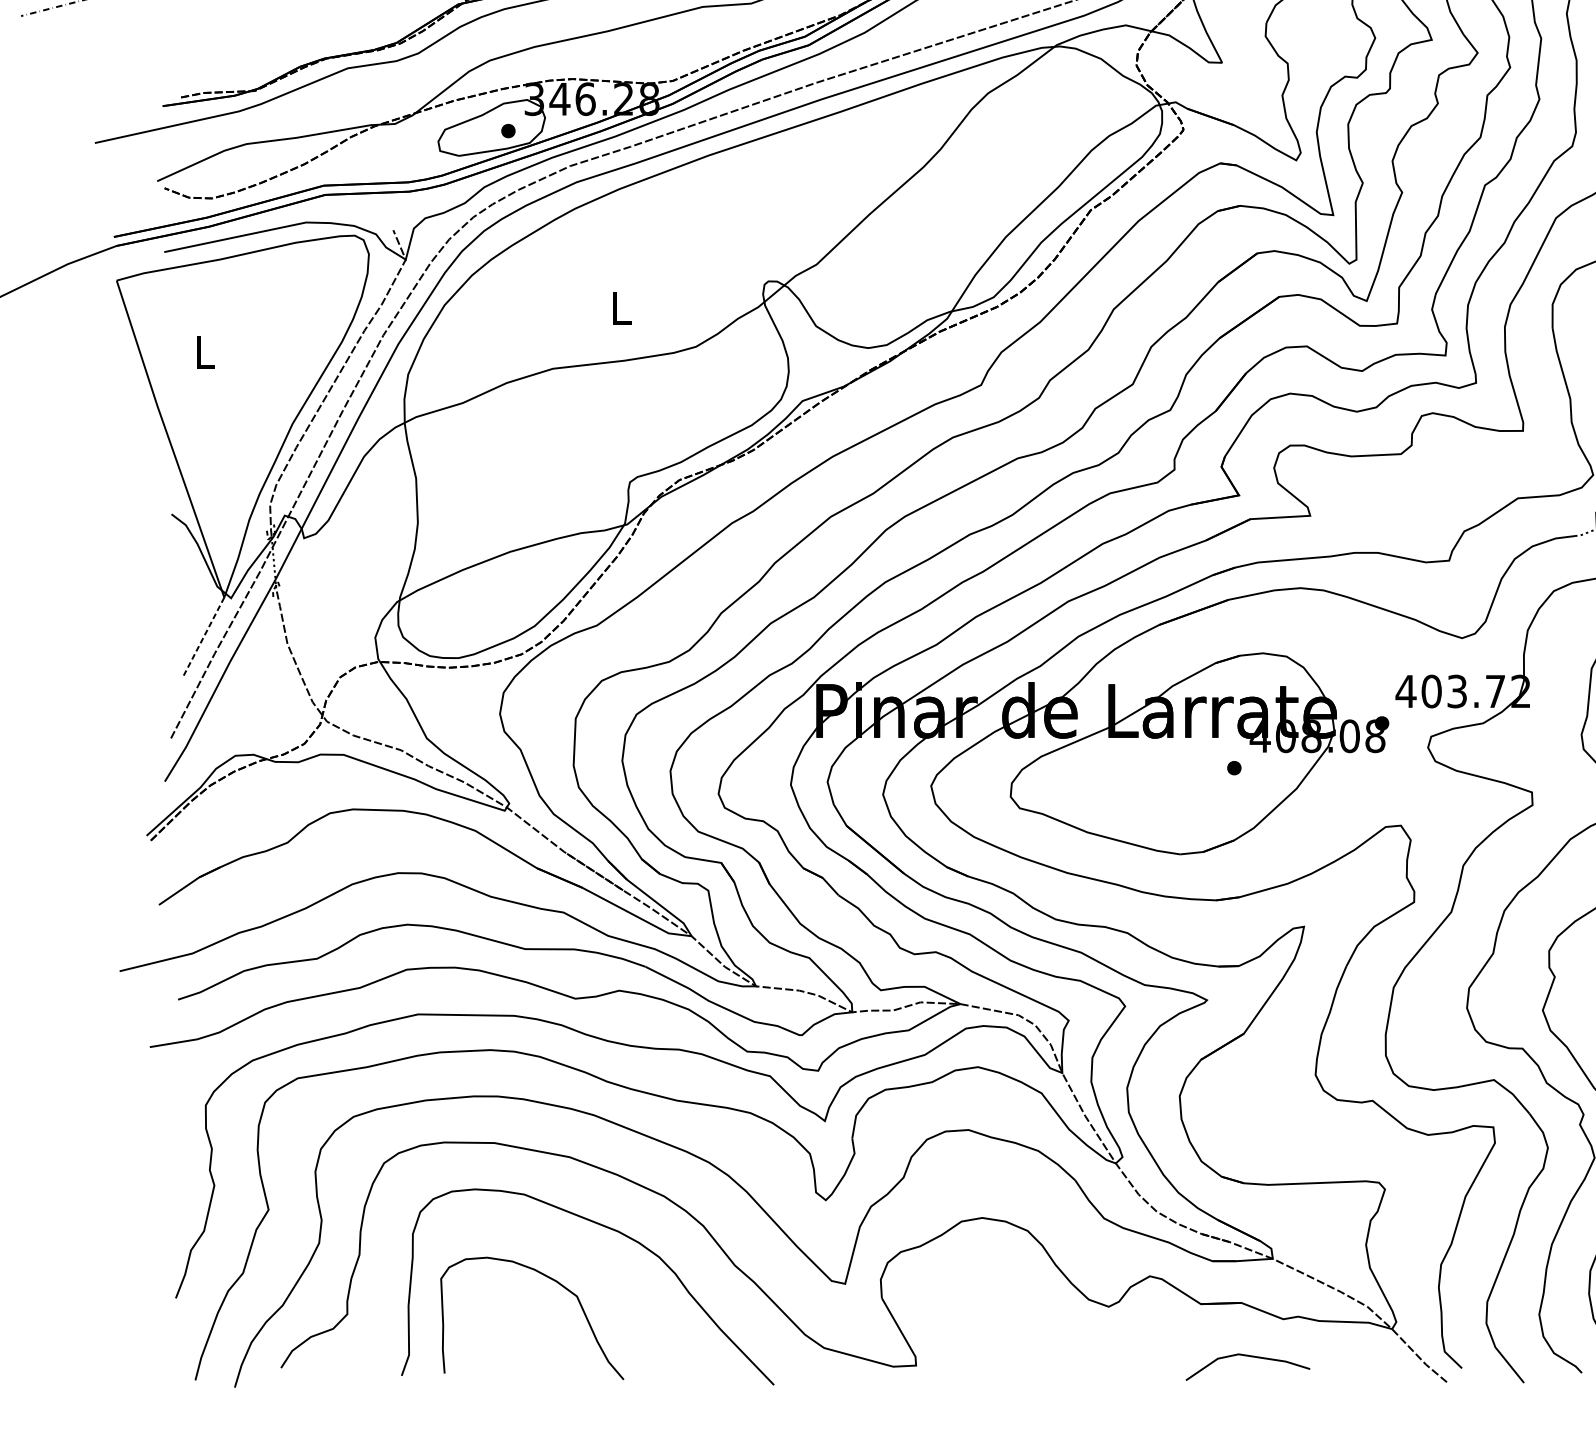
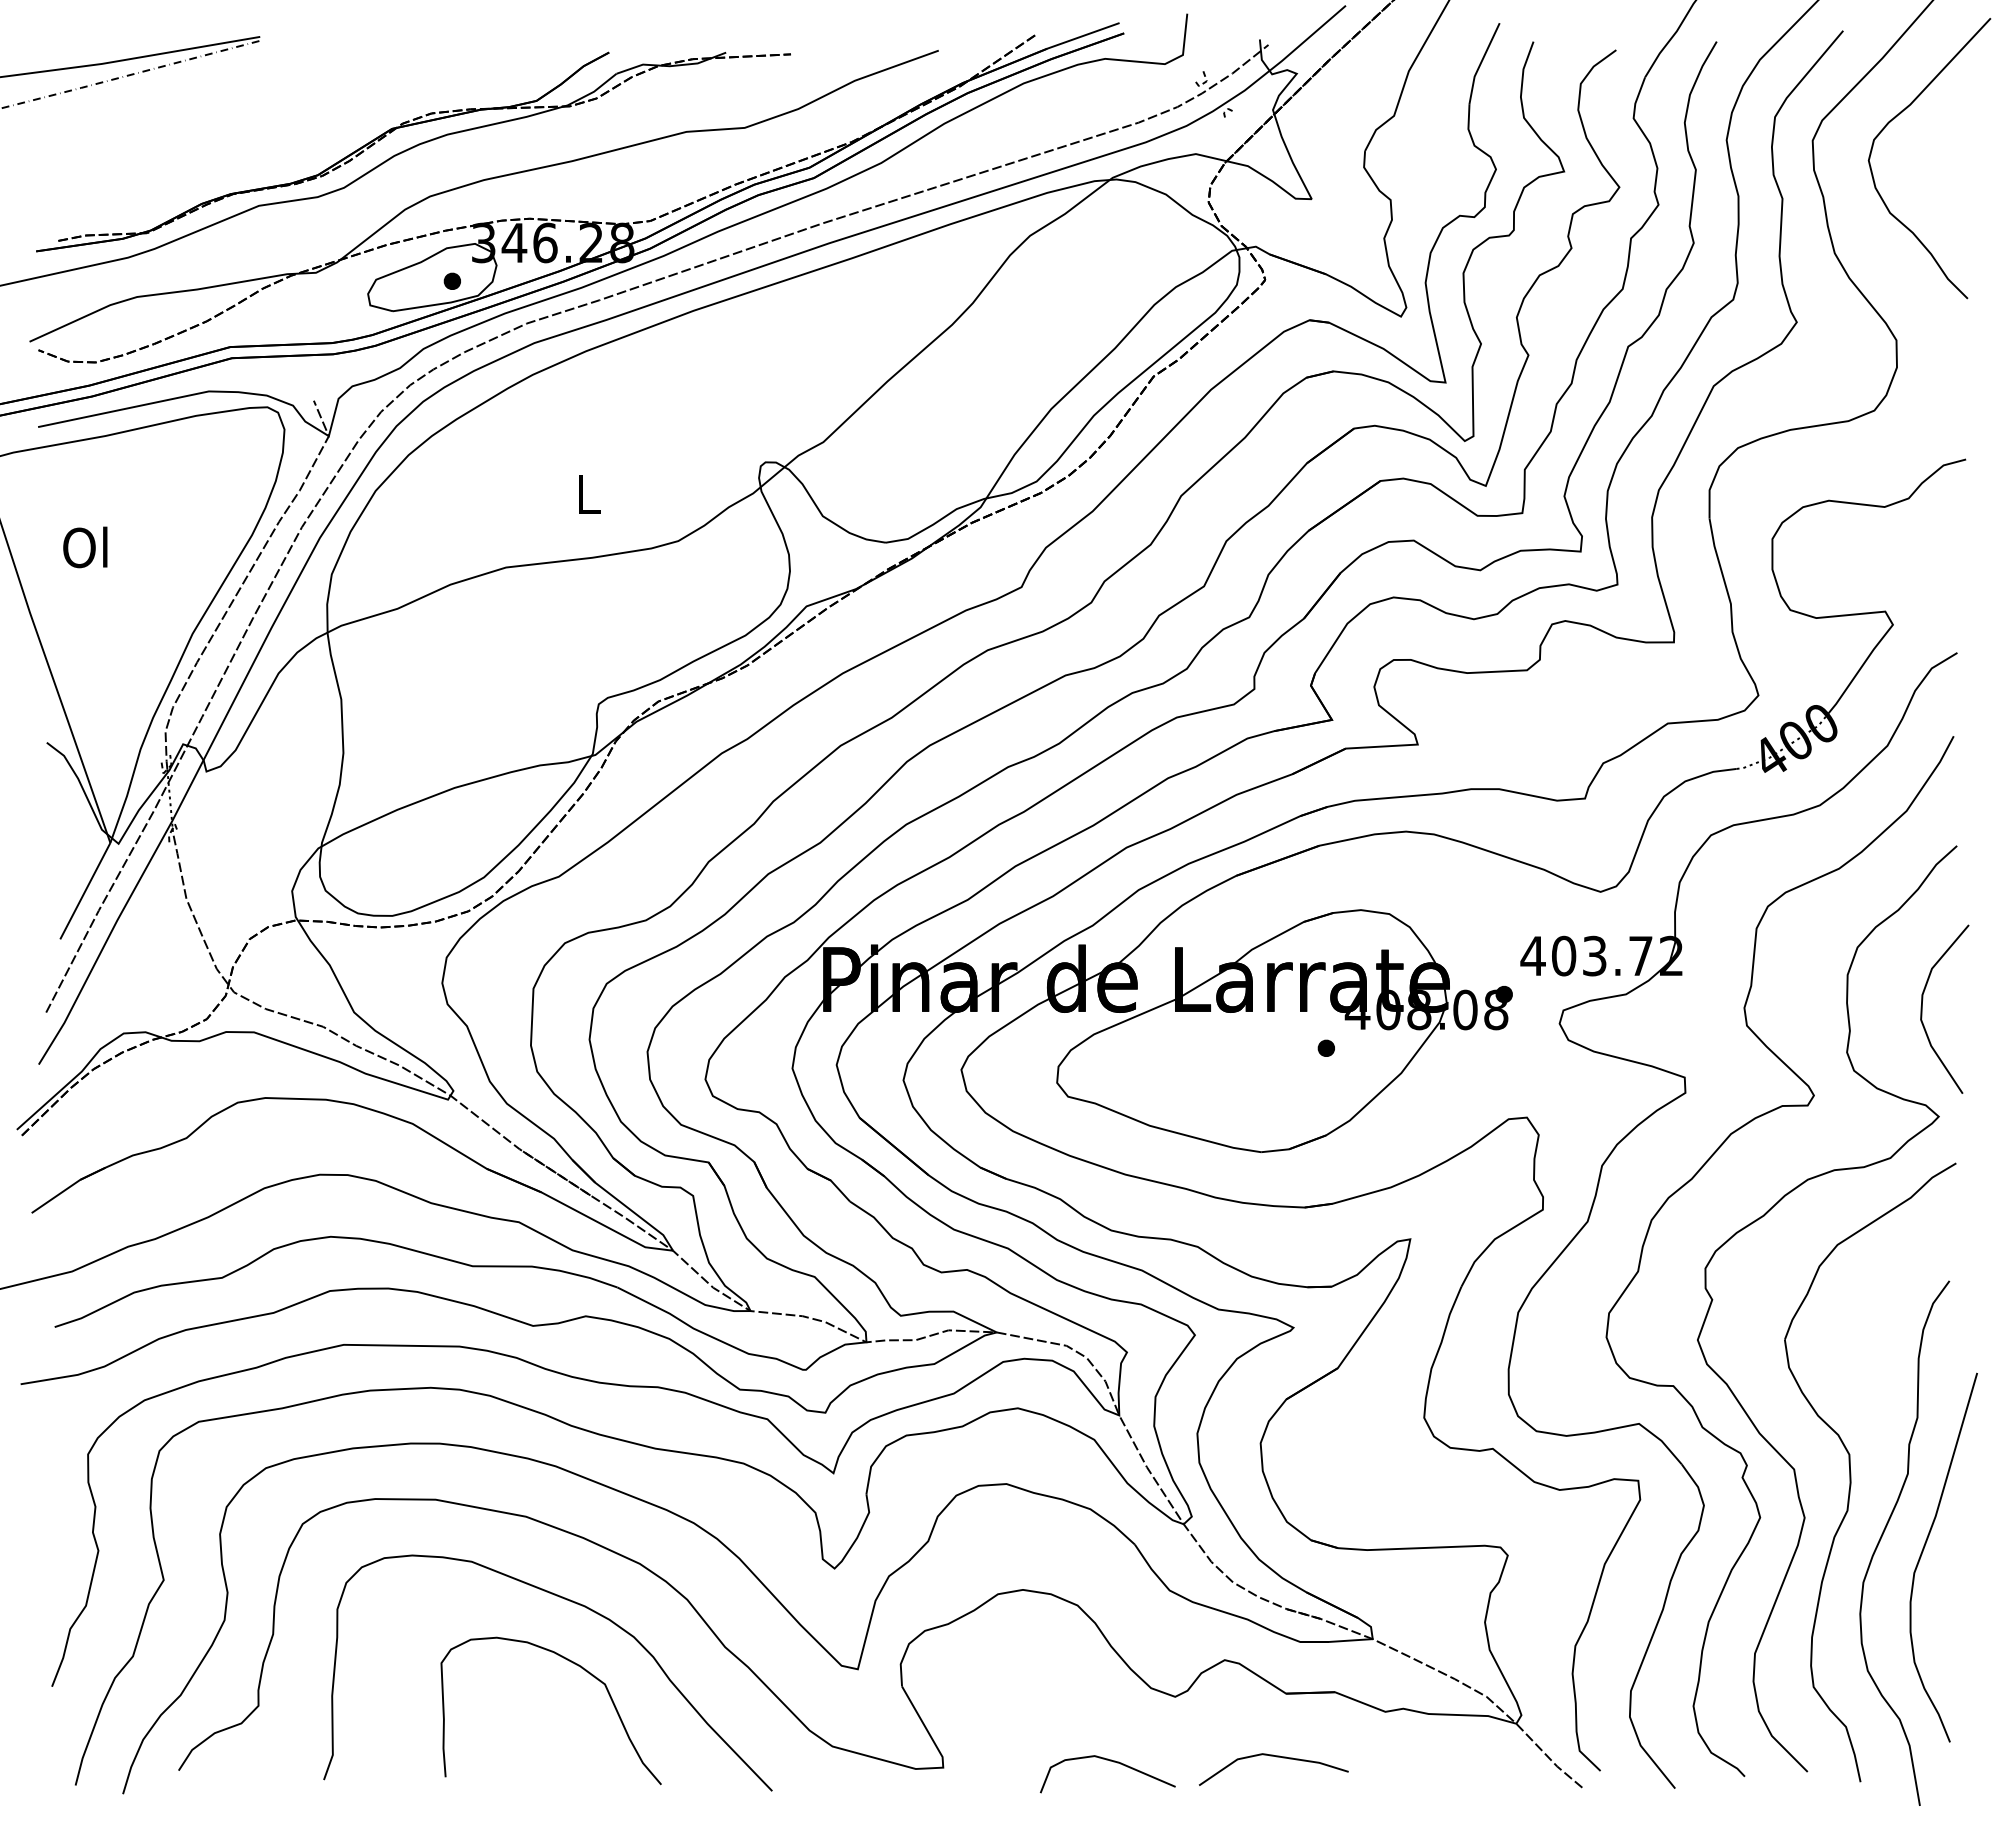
text: (203, 352) -> (85, 547), L -> Ol
line: (203, 637) -> (85, 891), dashed -> solid
curve: (551, 1279) -> (574, 1664), moved
line: (1250, 1357) -> (1276, 1757), moved
curve: (1054, 1360) -> (1109, 1761), added

